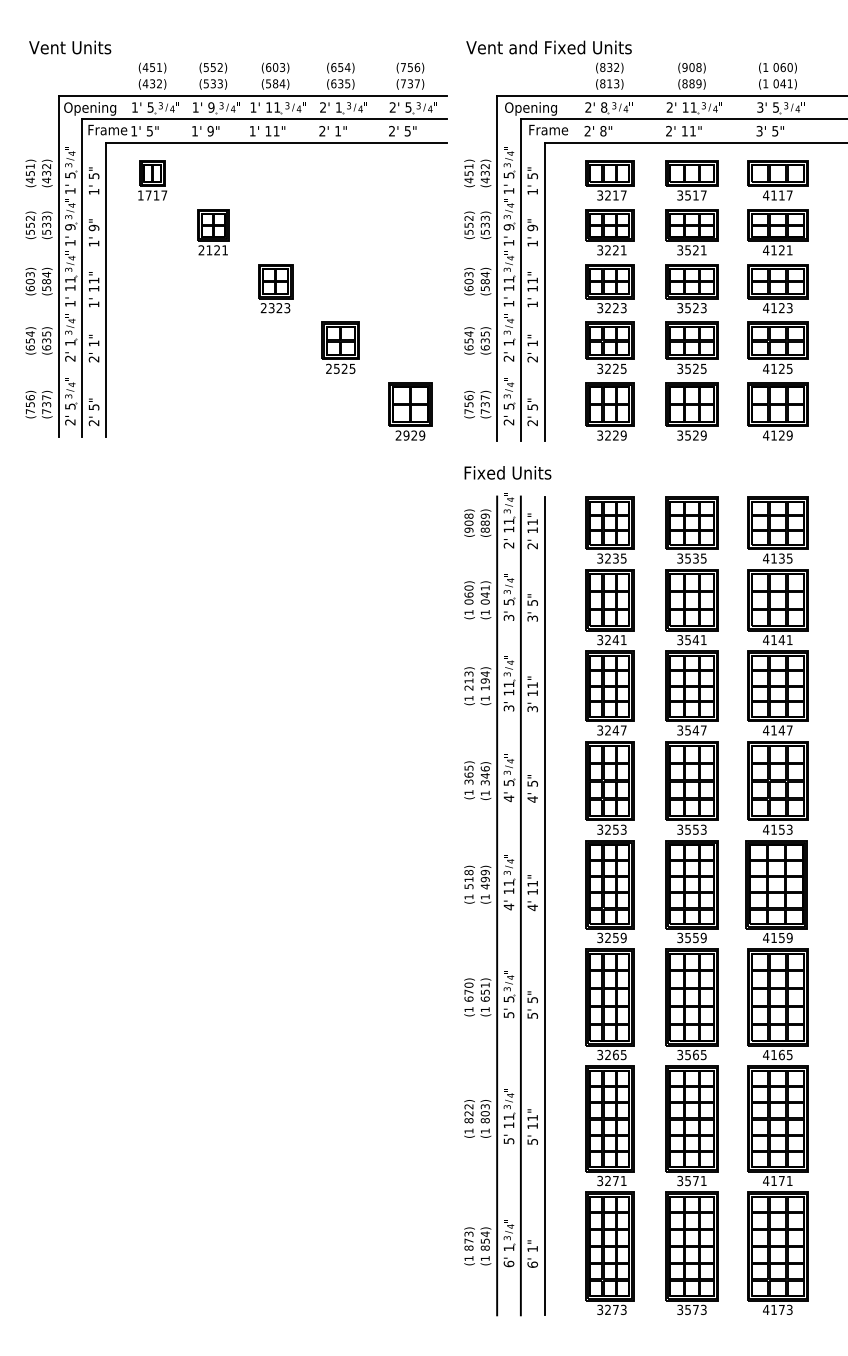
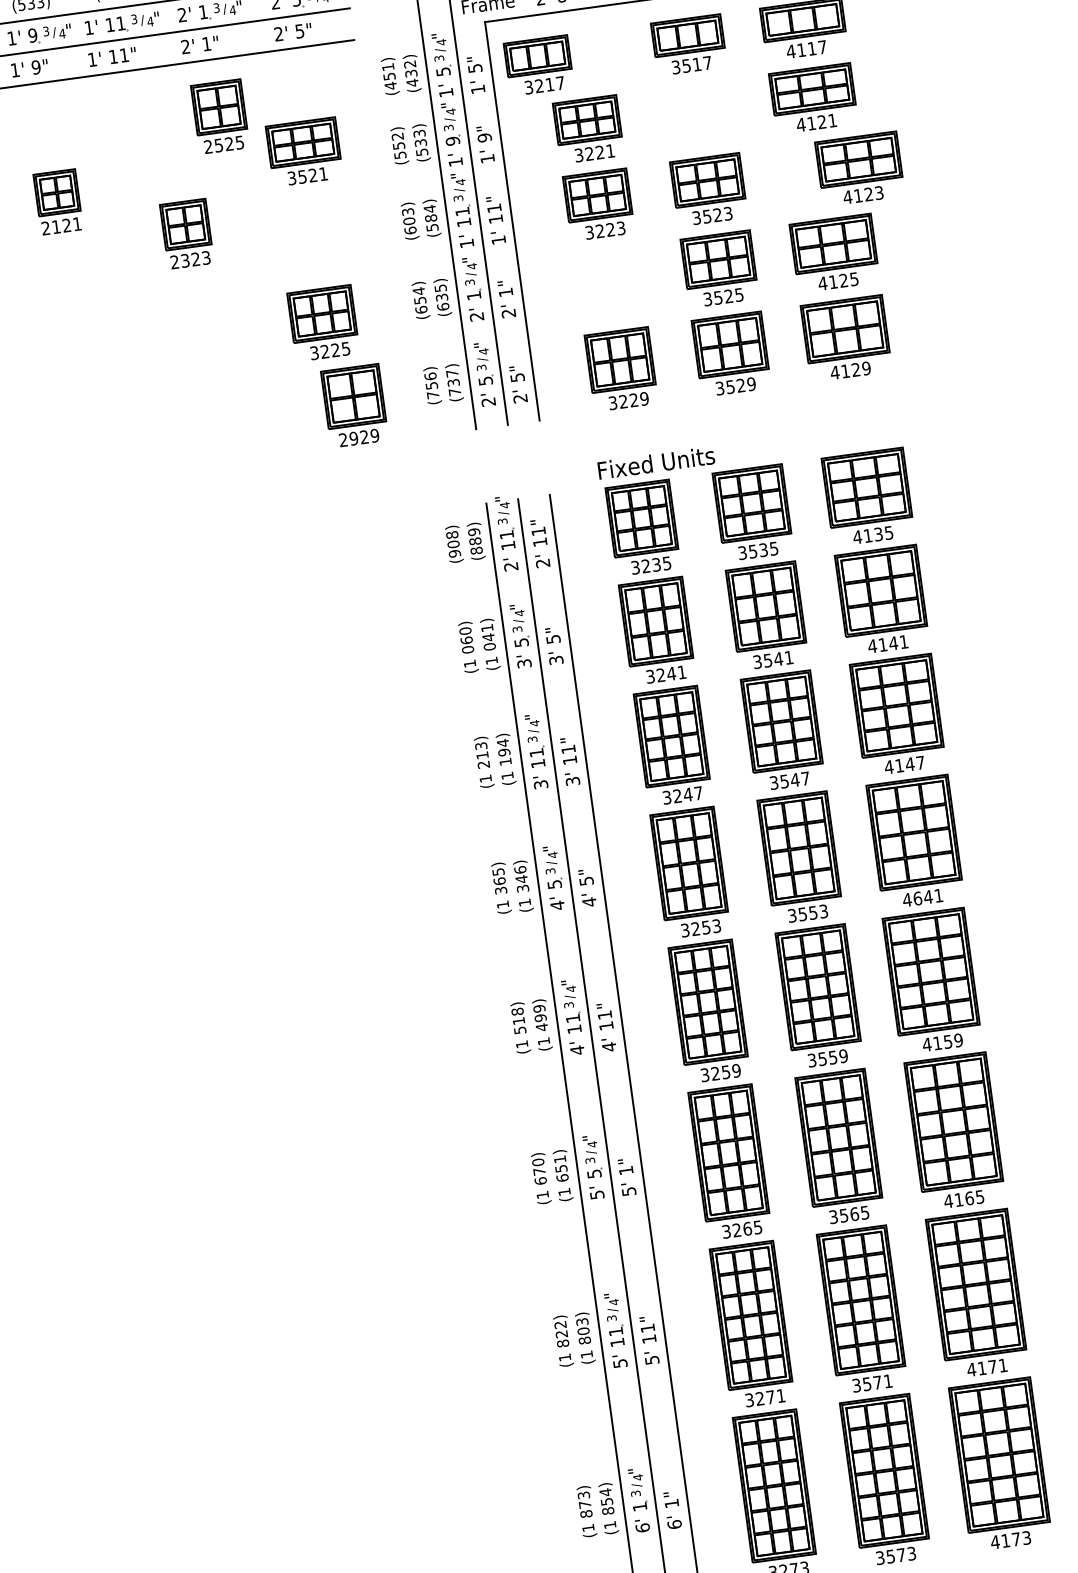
part: (609, 180) -> (538, 65), moved
part: (691, 232) -> (303, 152), moved
part: (275, 288) -> (186, 233), moved
part: (777, 288) -> (859, 168), moved
part: (340, 347) -> (219, 116), moved
part: (609, 347) -> (323, 322), moved
text: (507, 472) -> (655, 462), moved
text: (781, 829) -> (927, 896), 4153 -> 4641
text: (532, 1000) -> (625, 1171), 5" -> 1"

